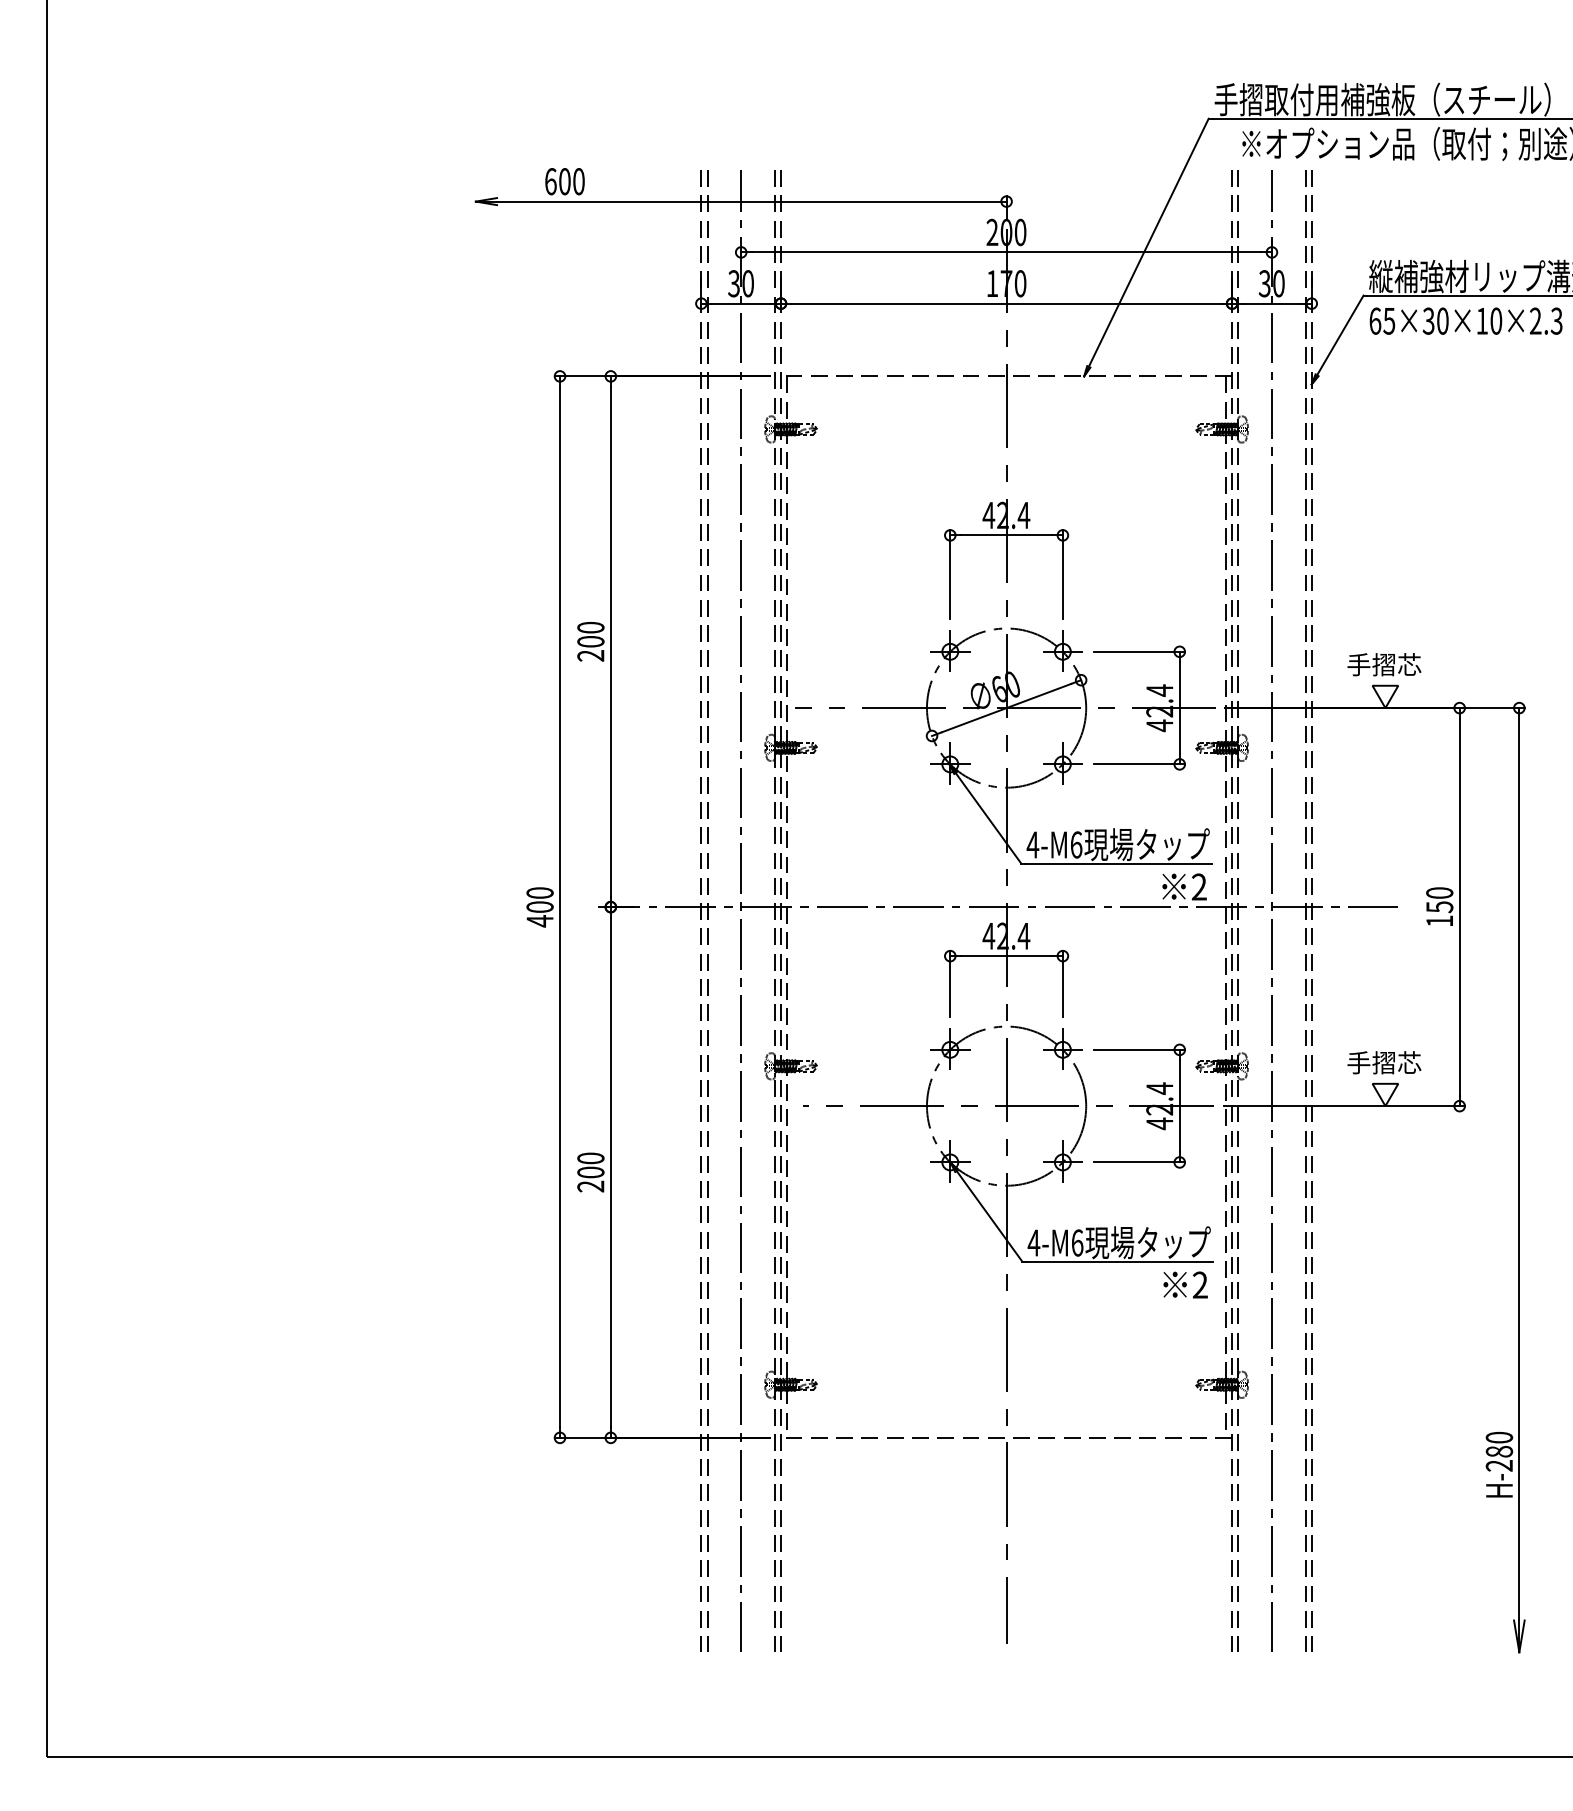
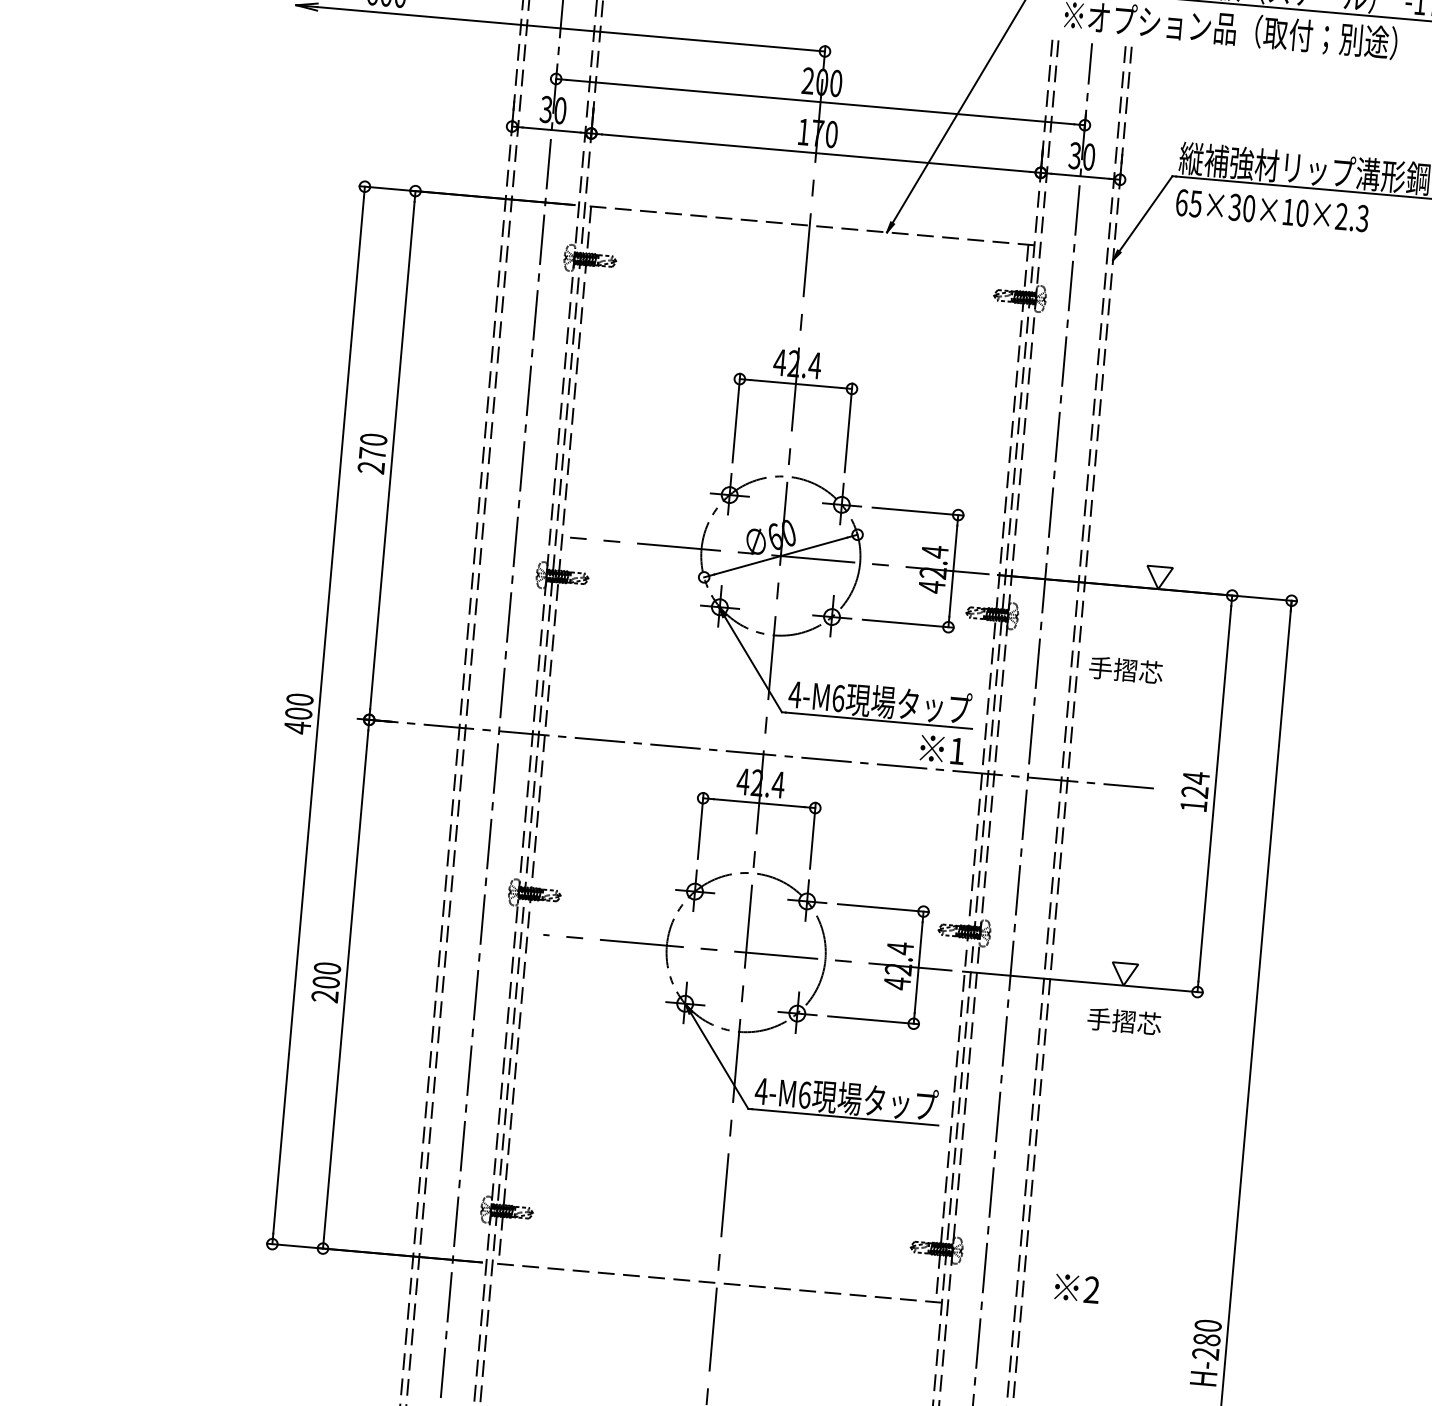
text: (590, 641) -> (372, 453), 200 -> 270
text: (1384, 664) -> (1126, 670), moved
text: (1198, 886) -> (956, 750), 2 -> 1
text: (1439, 899) -> (1195, 784), 150 -> 124
text: (1384, 1062) -> (1124, 1021), moved
text: (1185, 1284) -> (1077, 1288), moved

